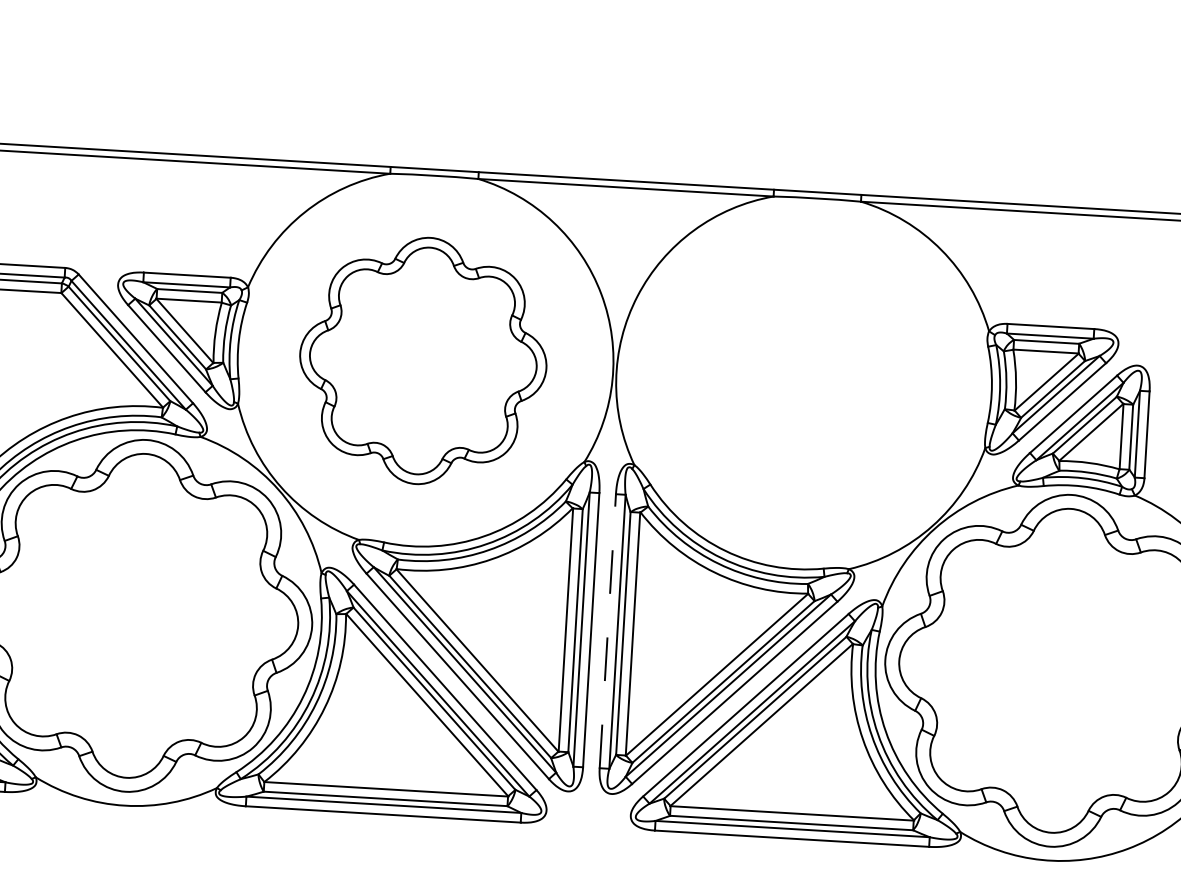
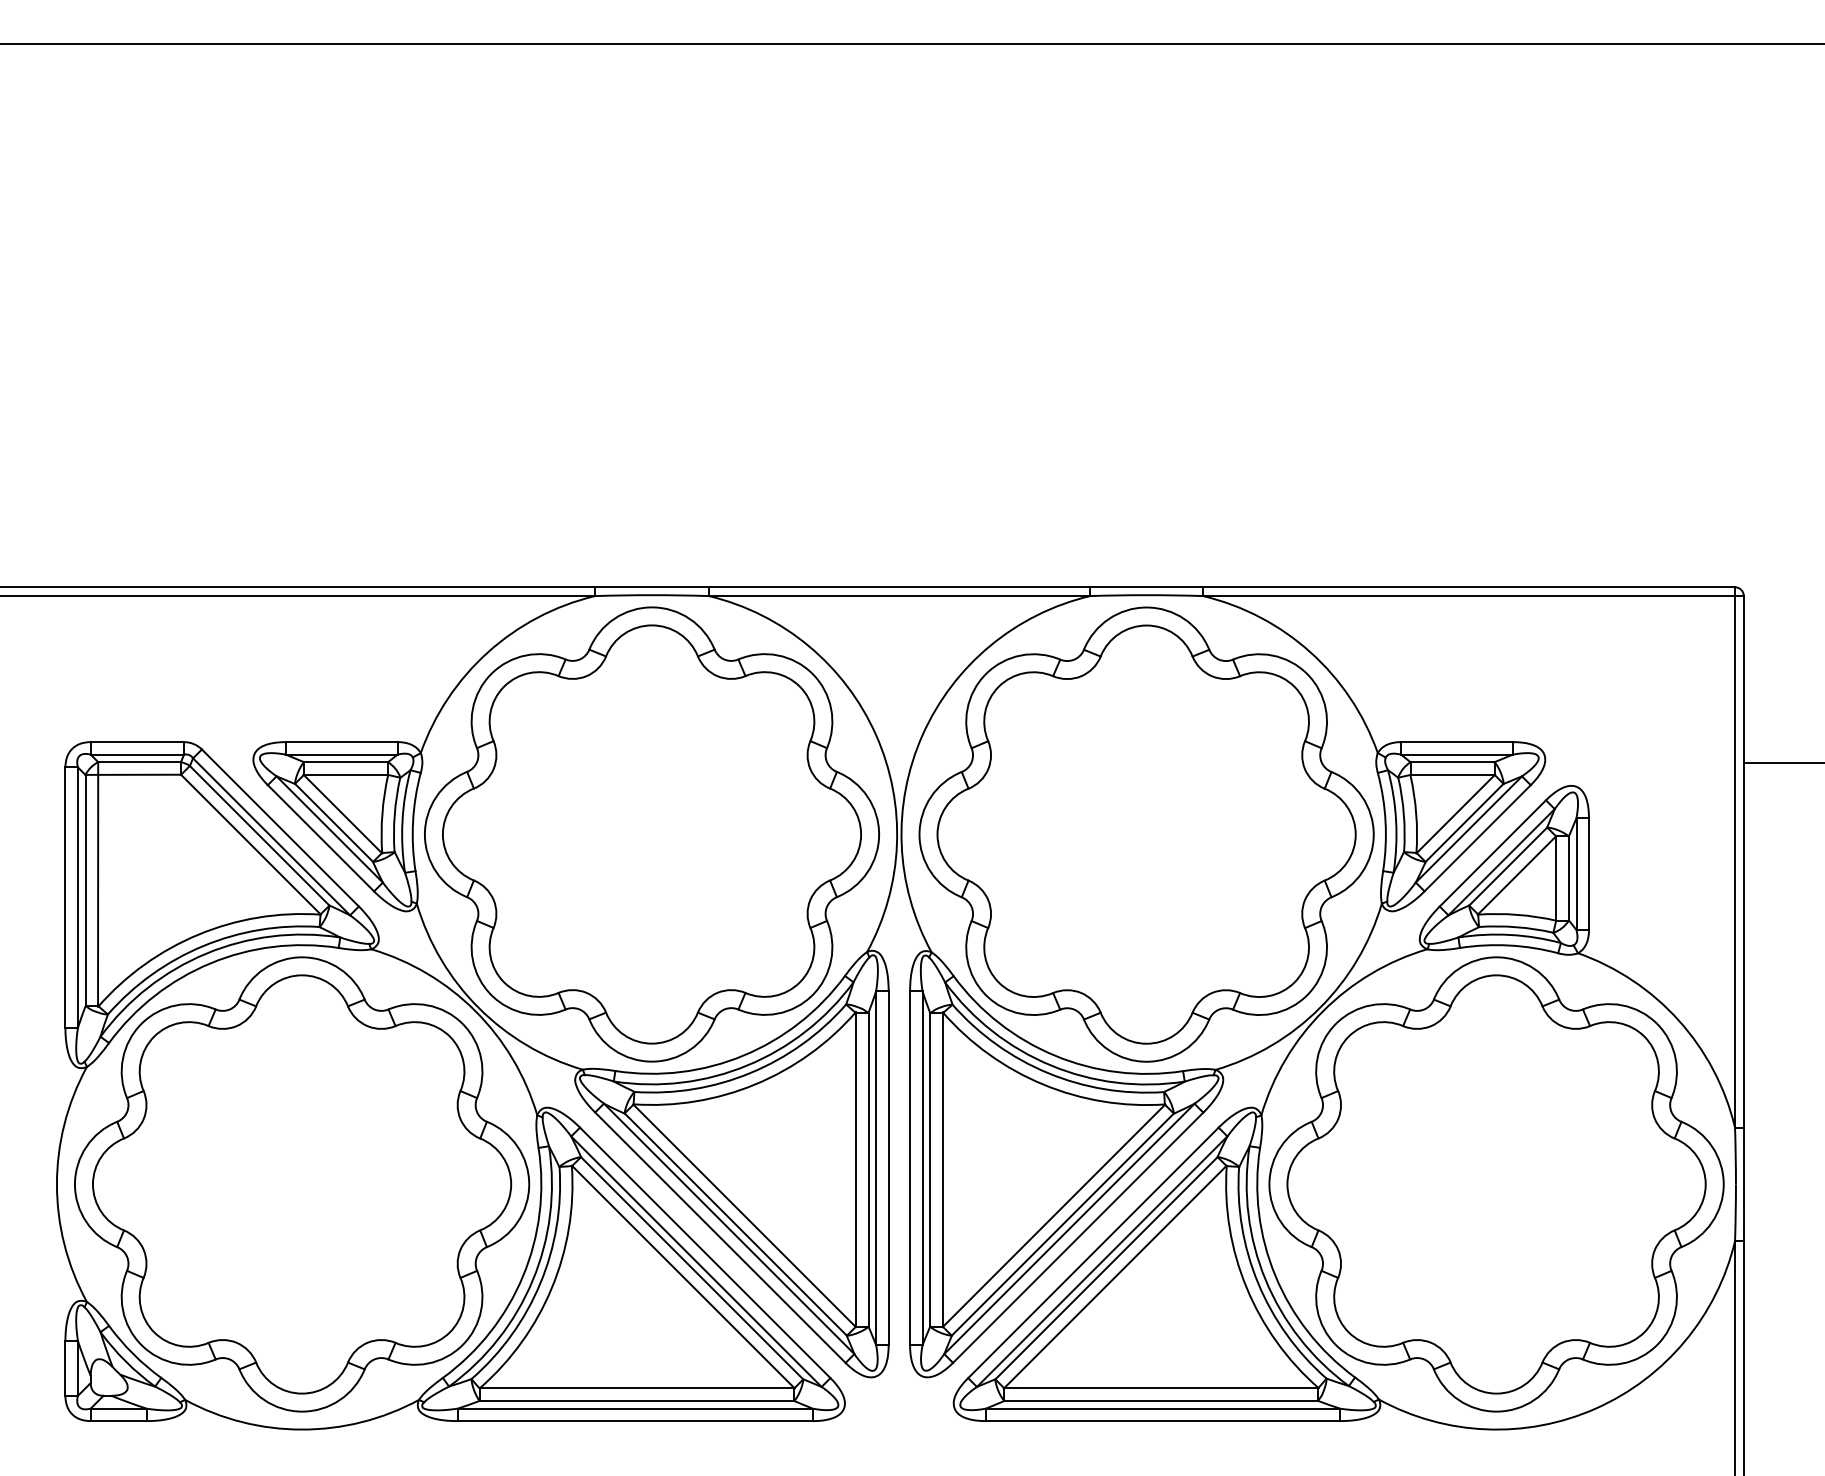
part: (422, 360) -> (651, 834), size x1.43
part: (806, 383) -> (1146, 834), added
line: (608, 631) -> (910, 1168), dashed -> solid

